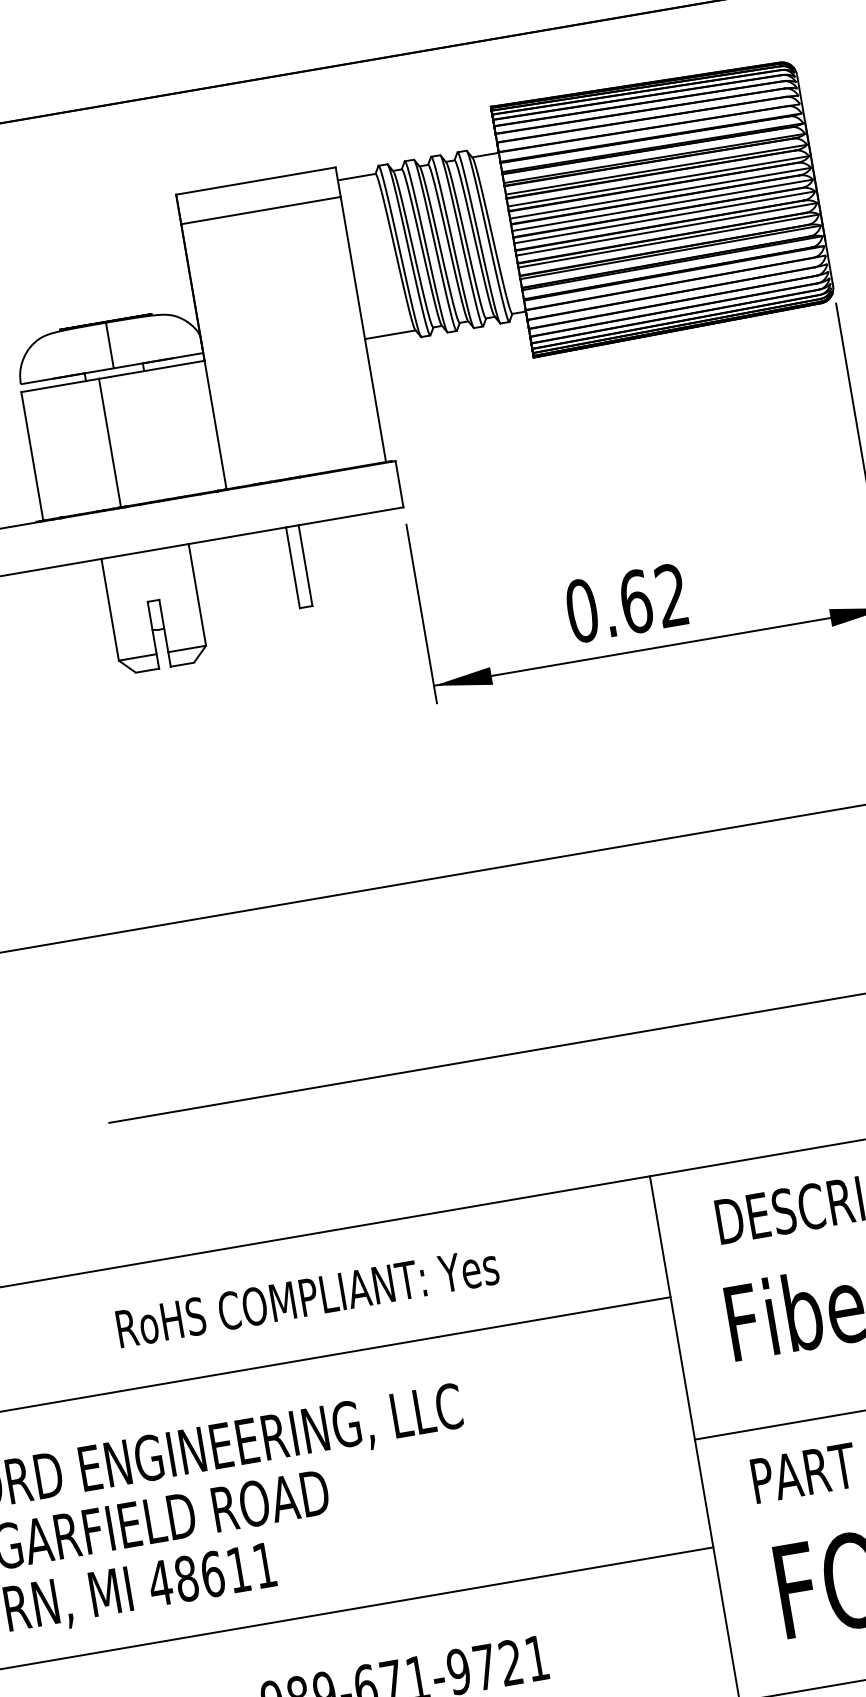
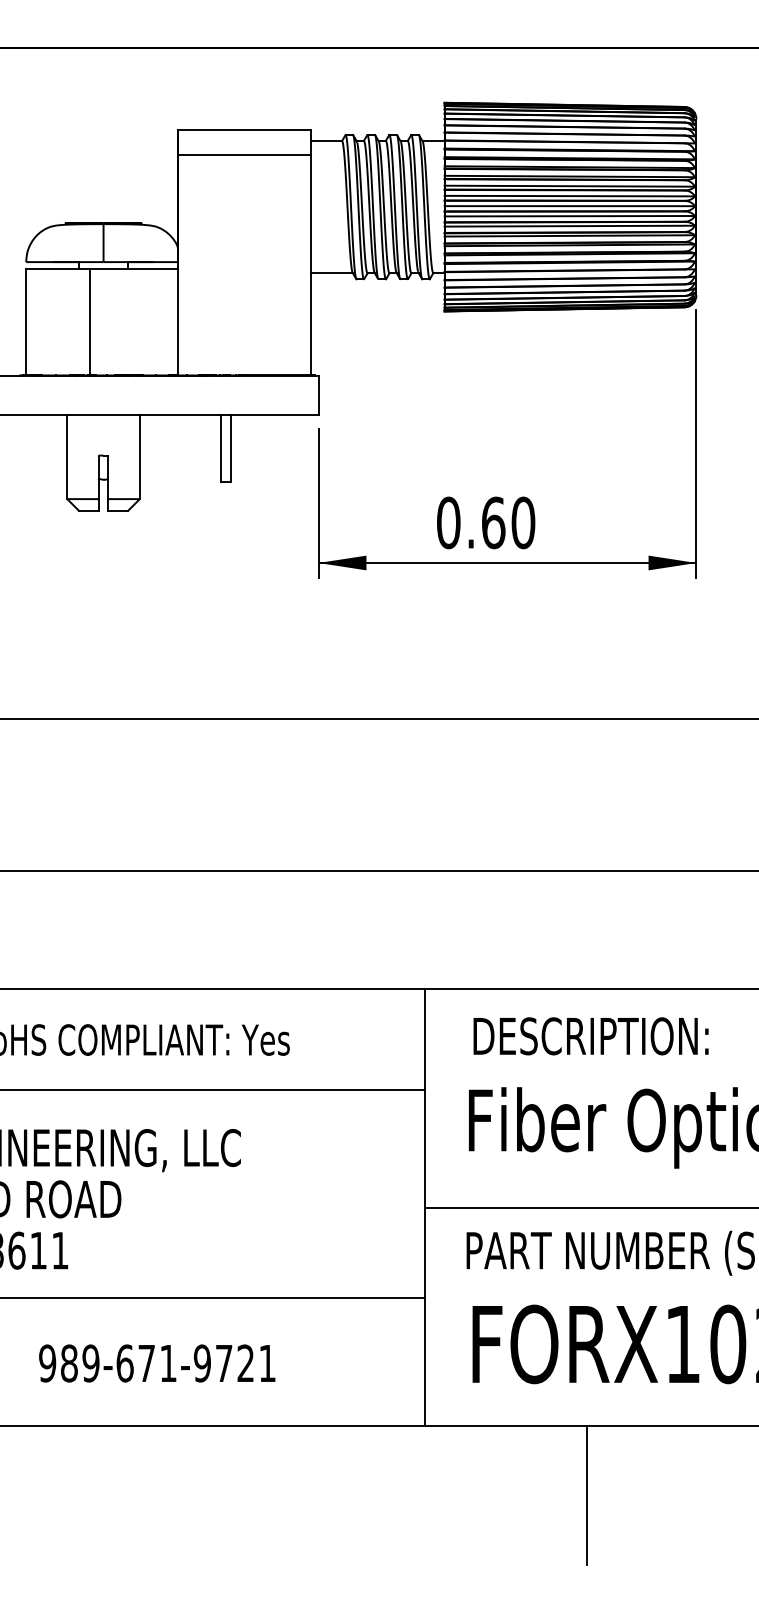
text: (671, 595) -> (523, 522), 0.62 -> 0.60

